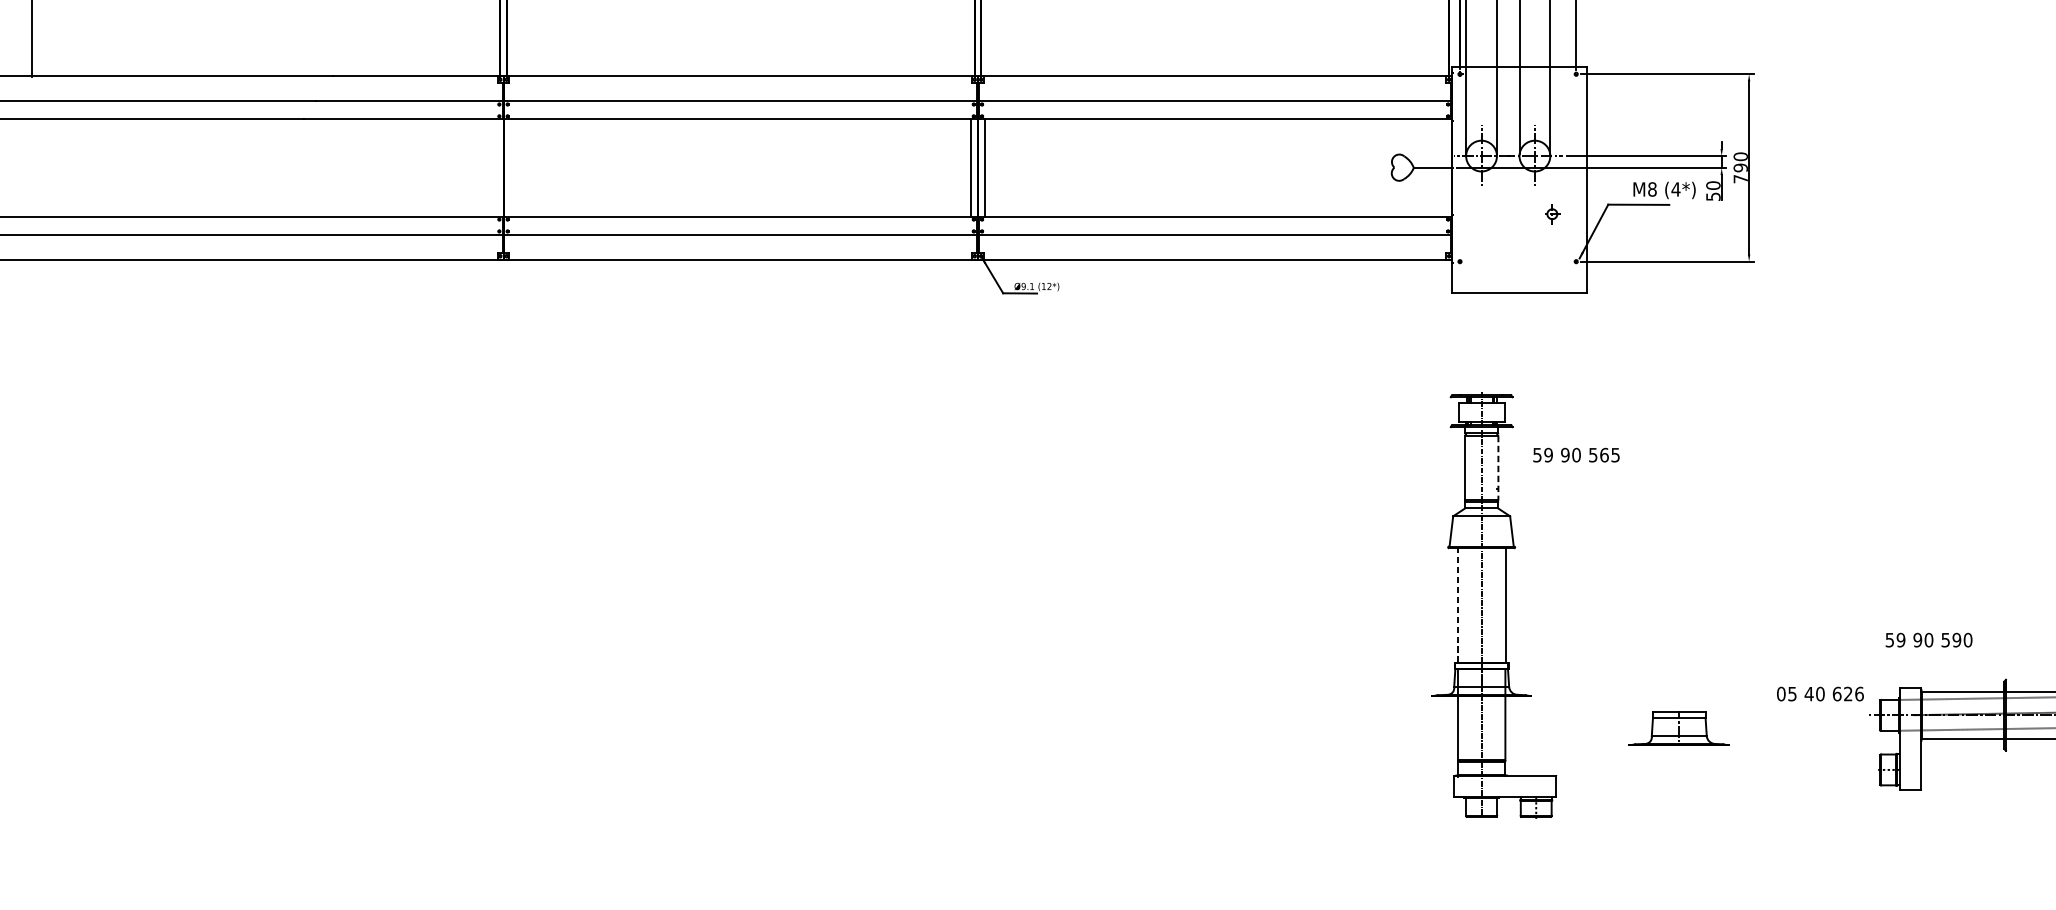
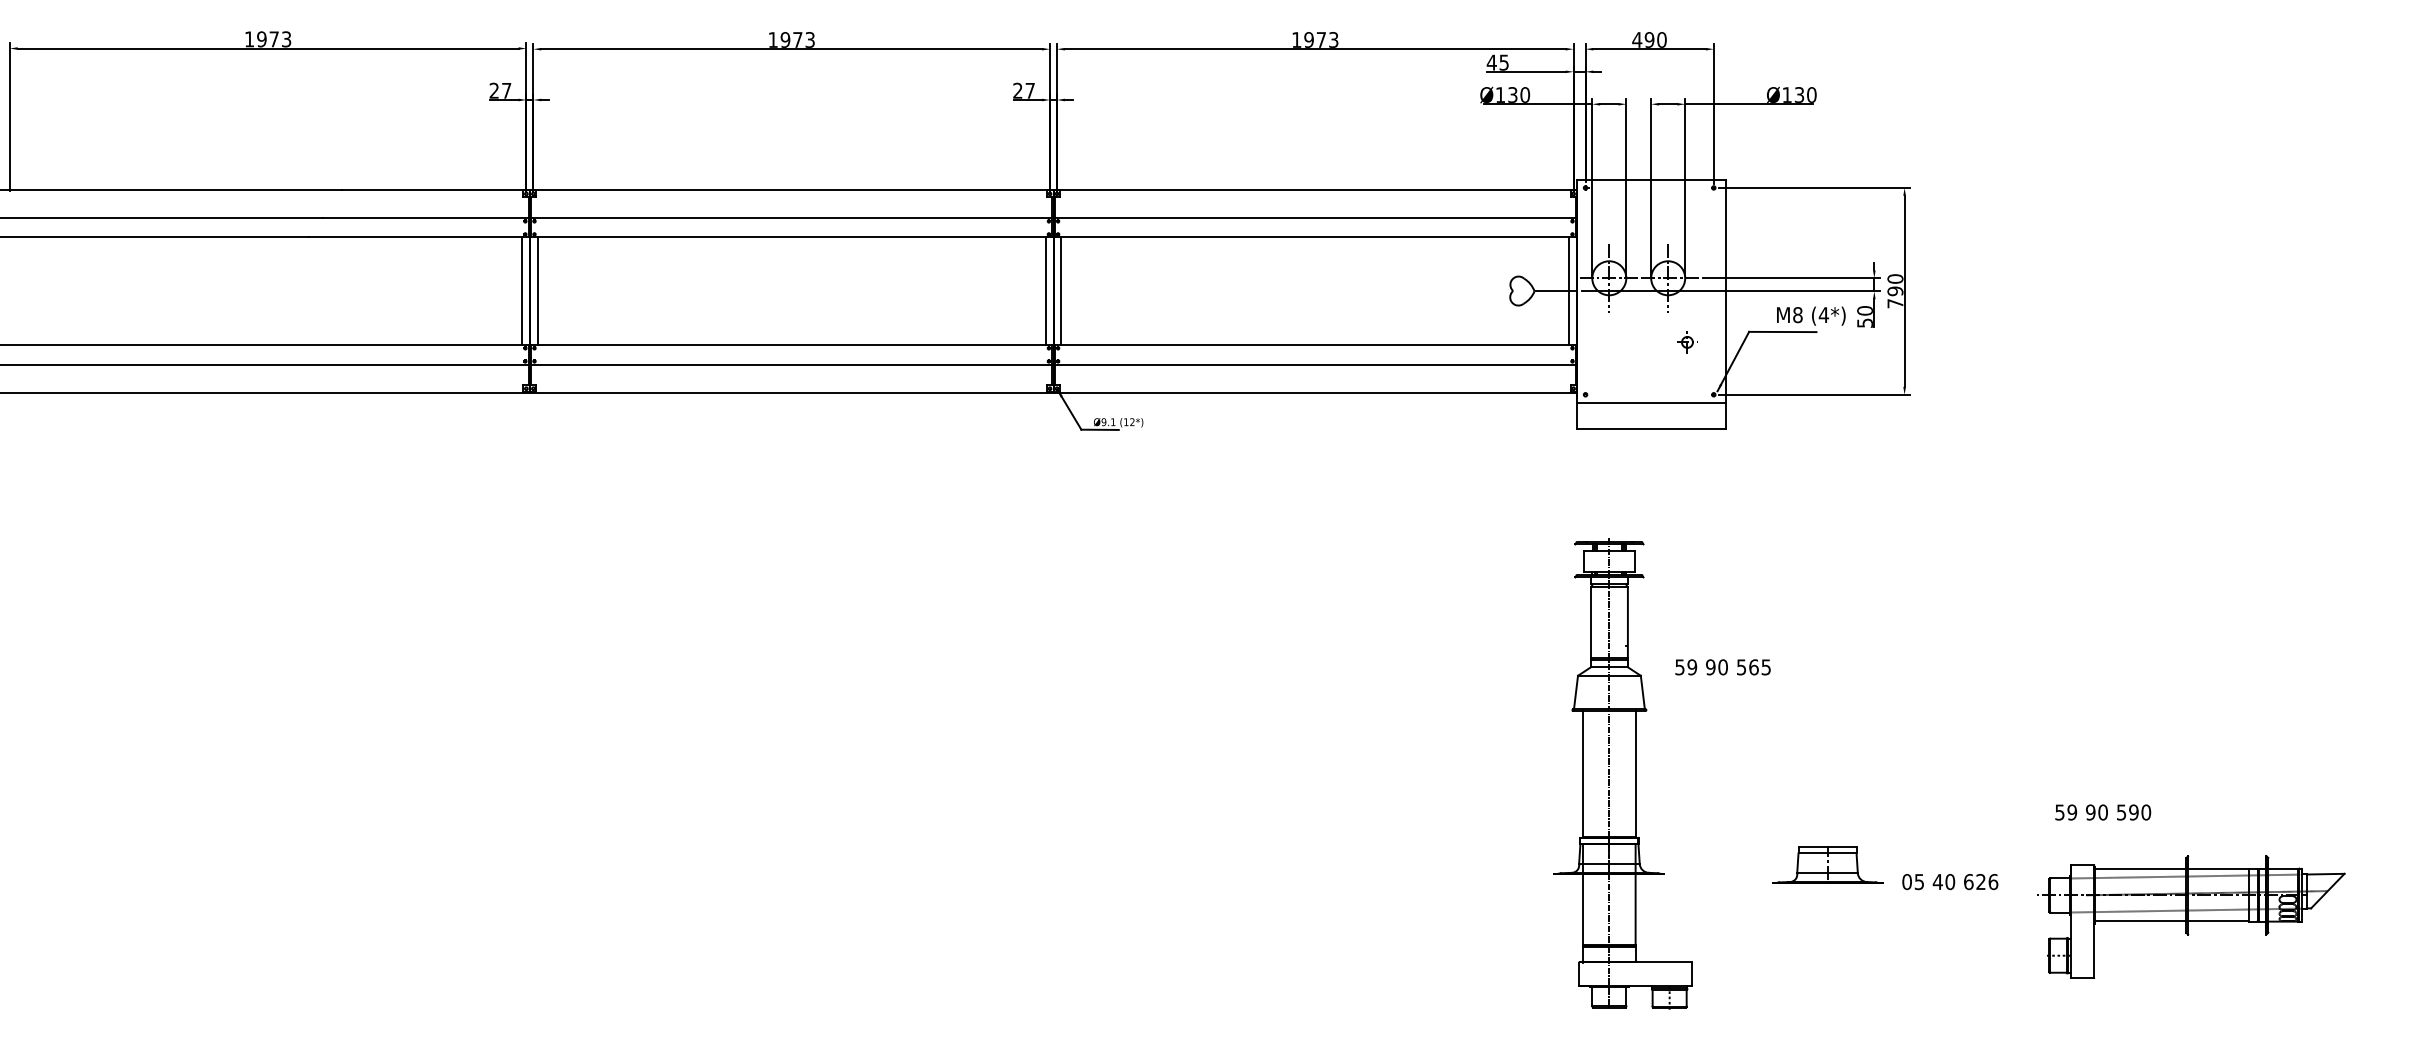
line: (496, 168) -> (522, 291), added
line: (510, 168) -> (537, 291), added
line: (1445, 168) -> (1569, 291), added
line: (1519, 269) -> (1651, 403), added
text: (1575, 455) -> (1722, 667), moved
line: (1498, 468) -> (1627, 622), dashed -> solid
line: (1457, 604) -> (1582, 773), dashed -> solid
text: (1820, 694) -> (1950, 882), moved
part: (1679, 728) -> (1827, 864), moved

